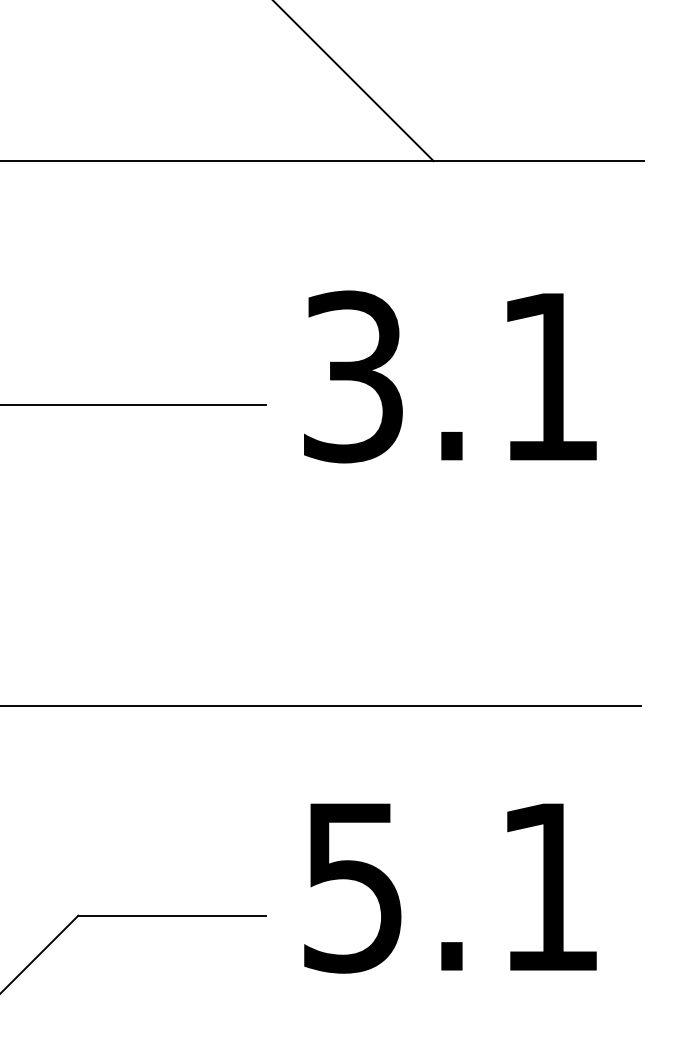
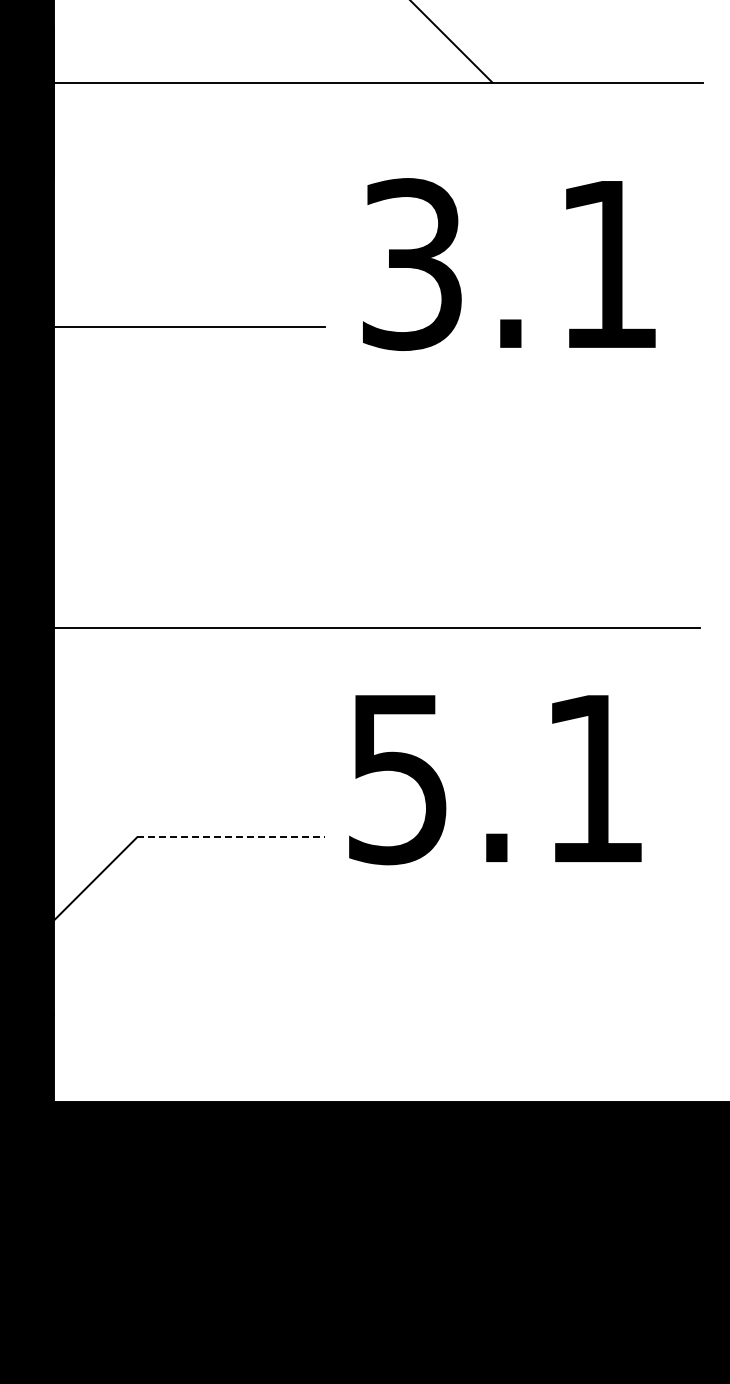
text: (450, 376) -> (509, 264), moved
text: (450, 888) -> (495, 780), moved
line: (172, 915) -> (231, 837), solid -> dashed

